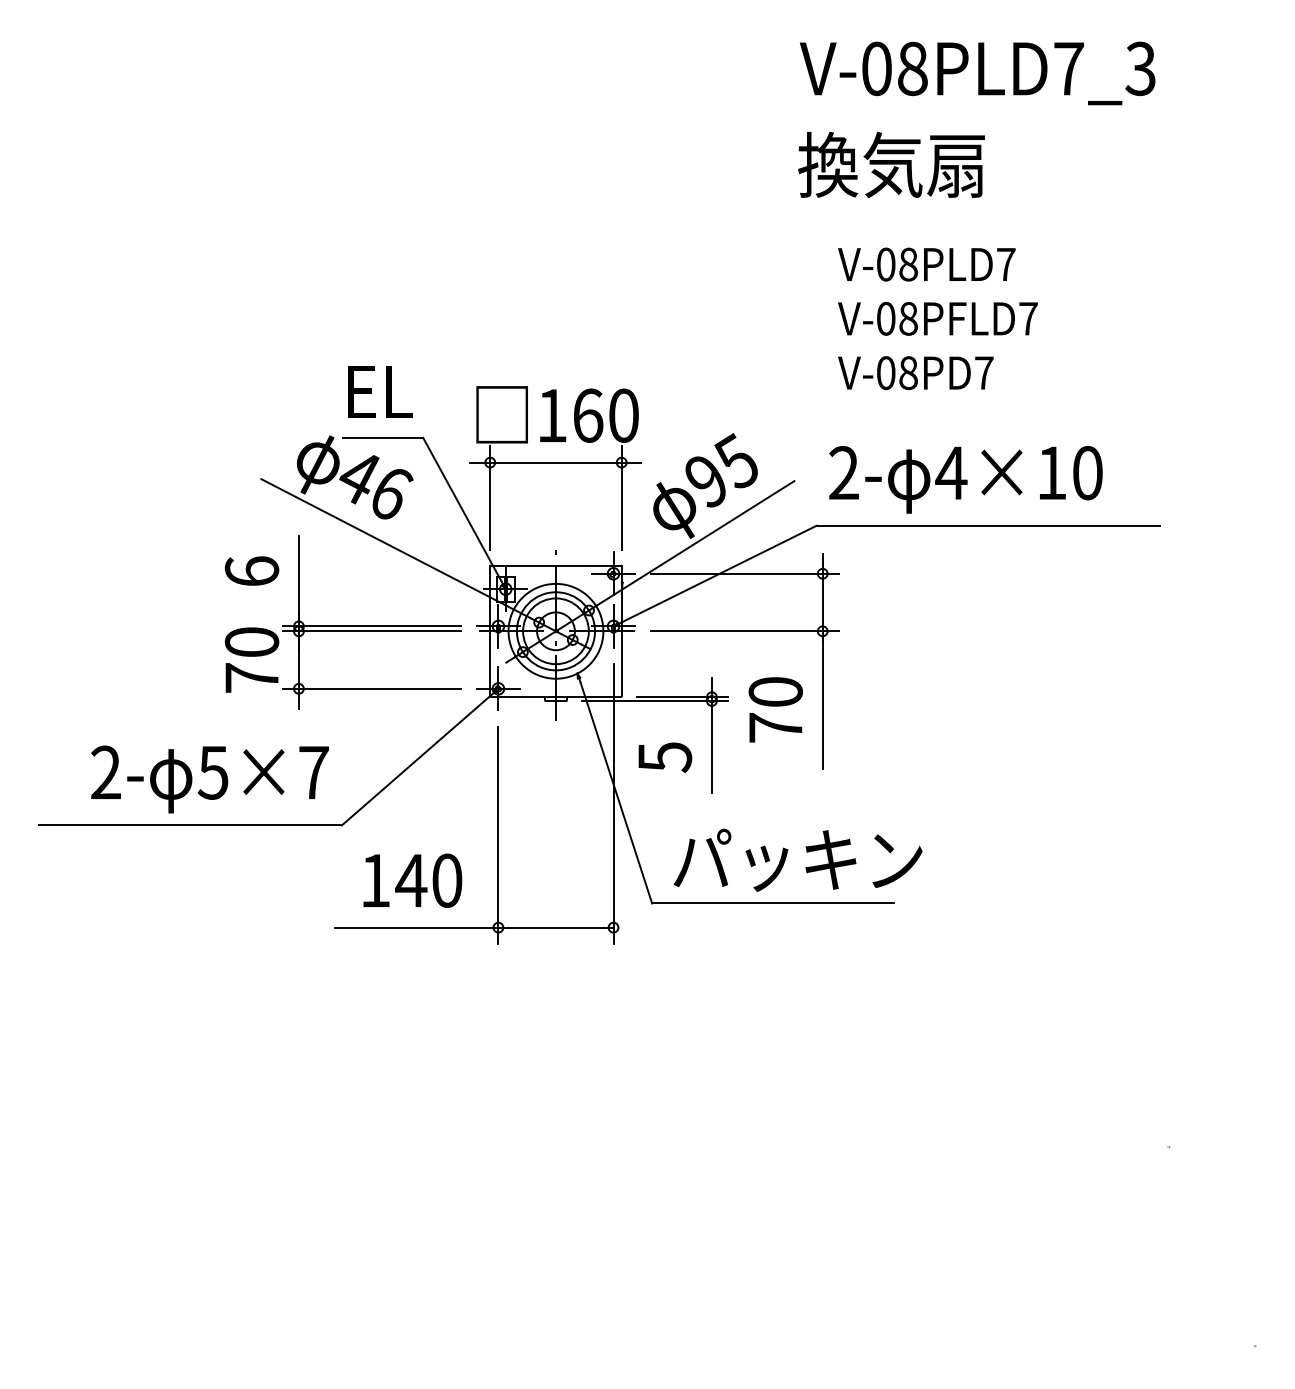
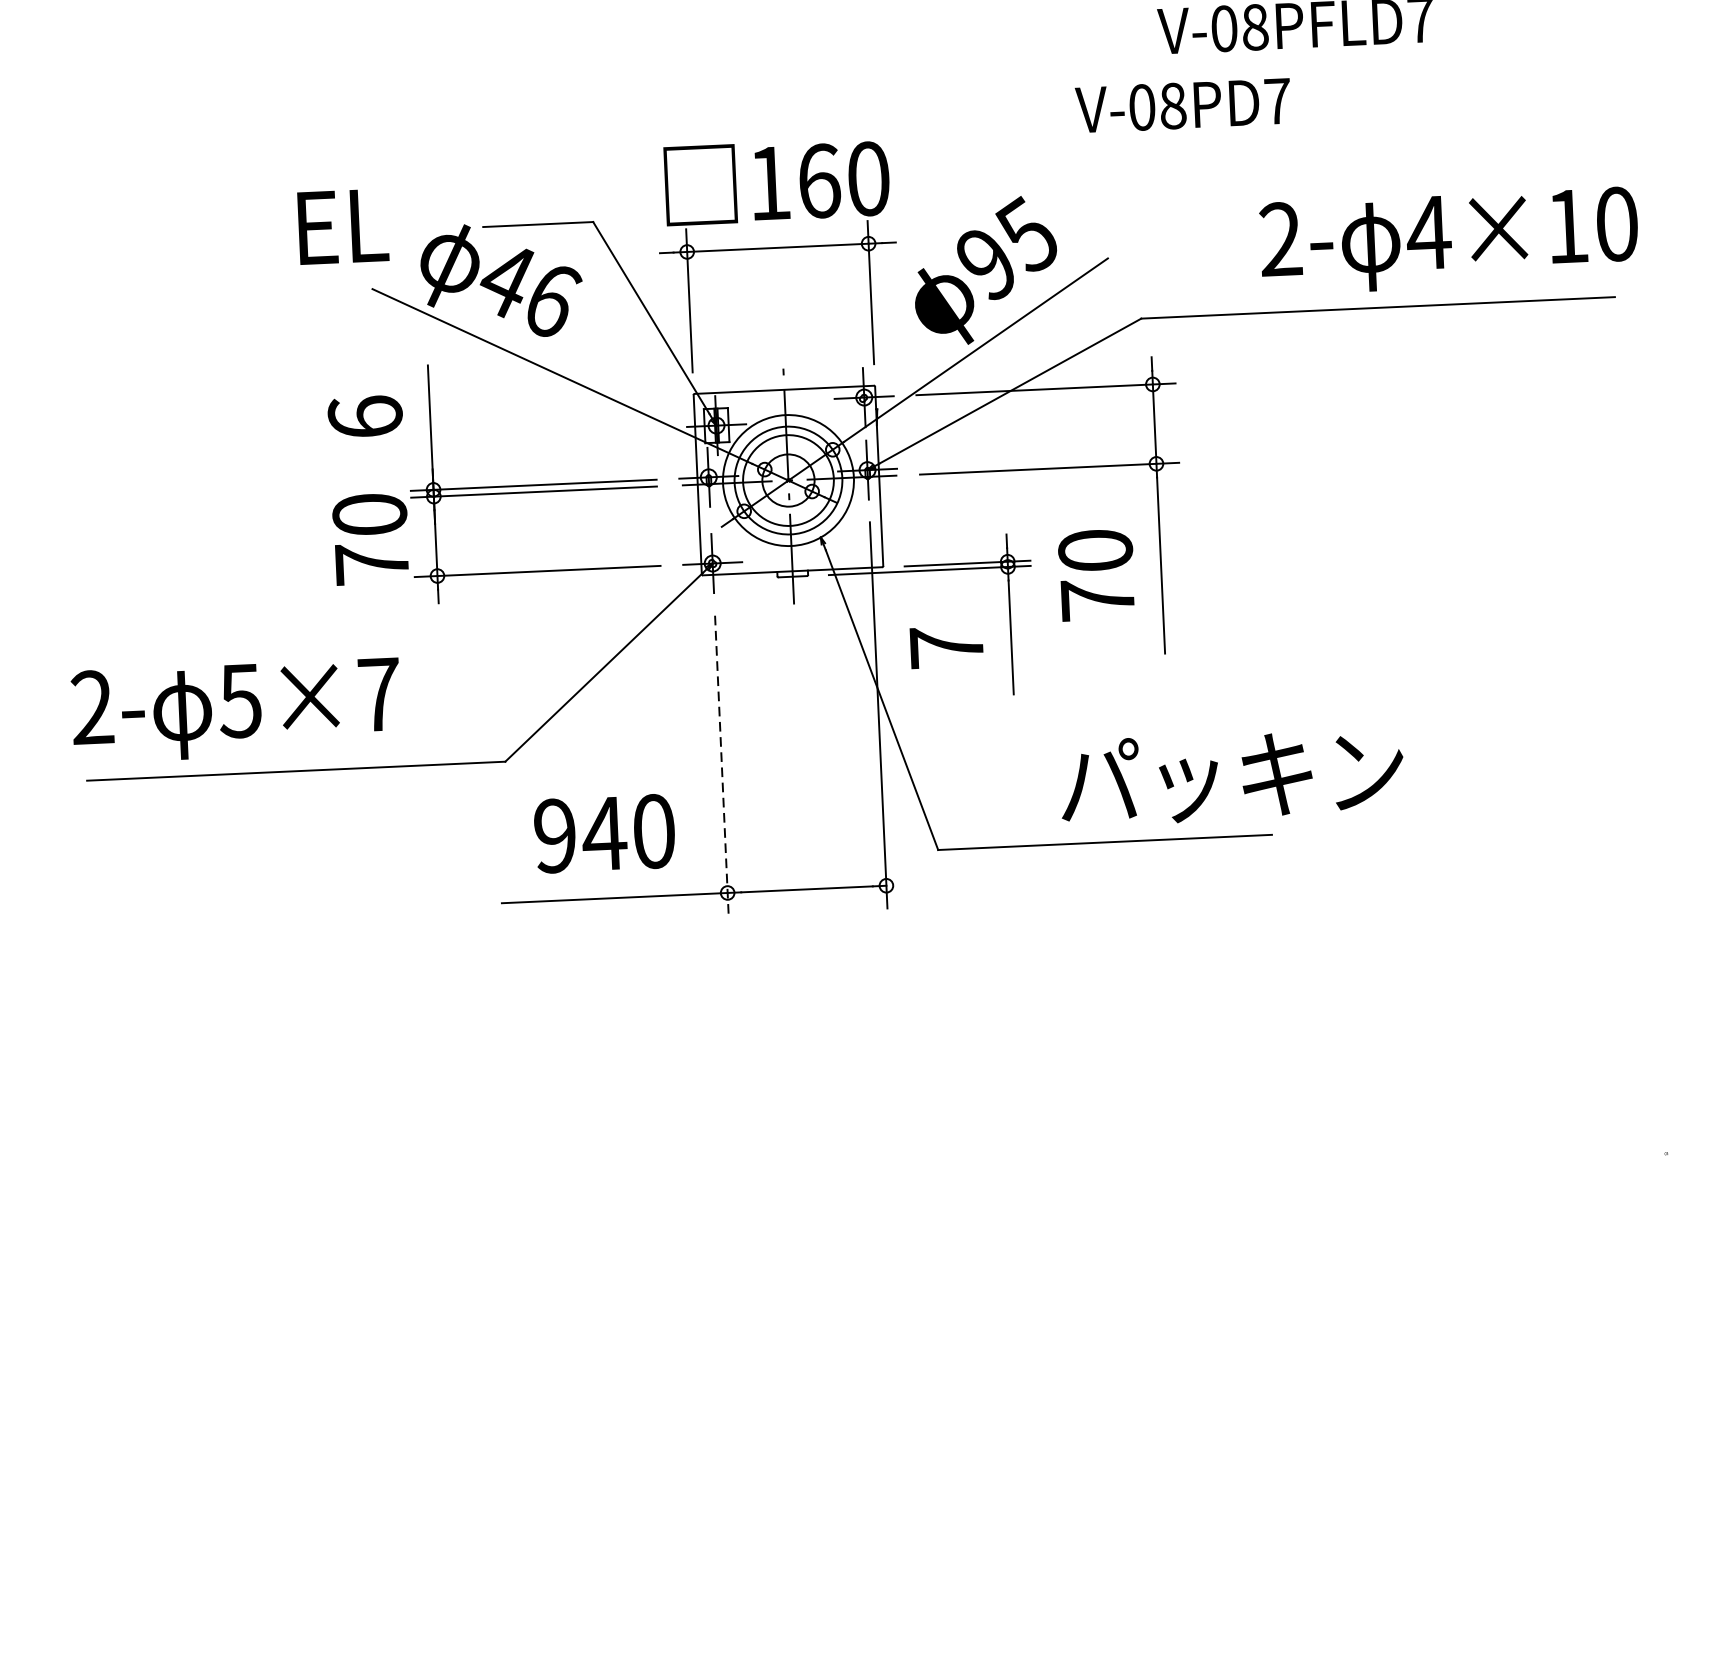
text: (915, 373) -> (1182, 106), moved
text: (380, 391) -> (343, 225), moved
text: (965, 479) -> (1448, 240), moved
text: (665, 757) -> (947, 647), 5 -> 7
text: (209, 779) -> (235, 710), moved
line: (498, 835) -> (721, 765), solid -> dashed
text: (797, 859) -> (1231, 775), moved
text: (375, 880) -> (555, 835), 140 -> 940

